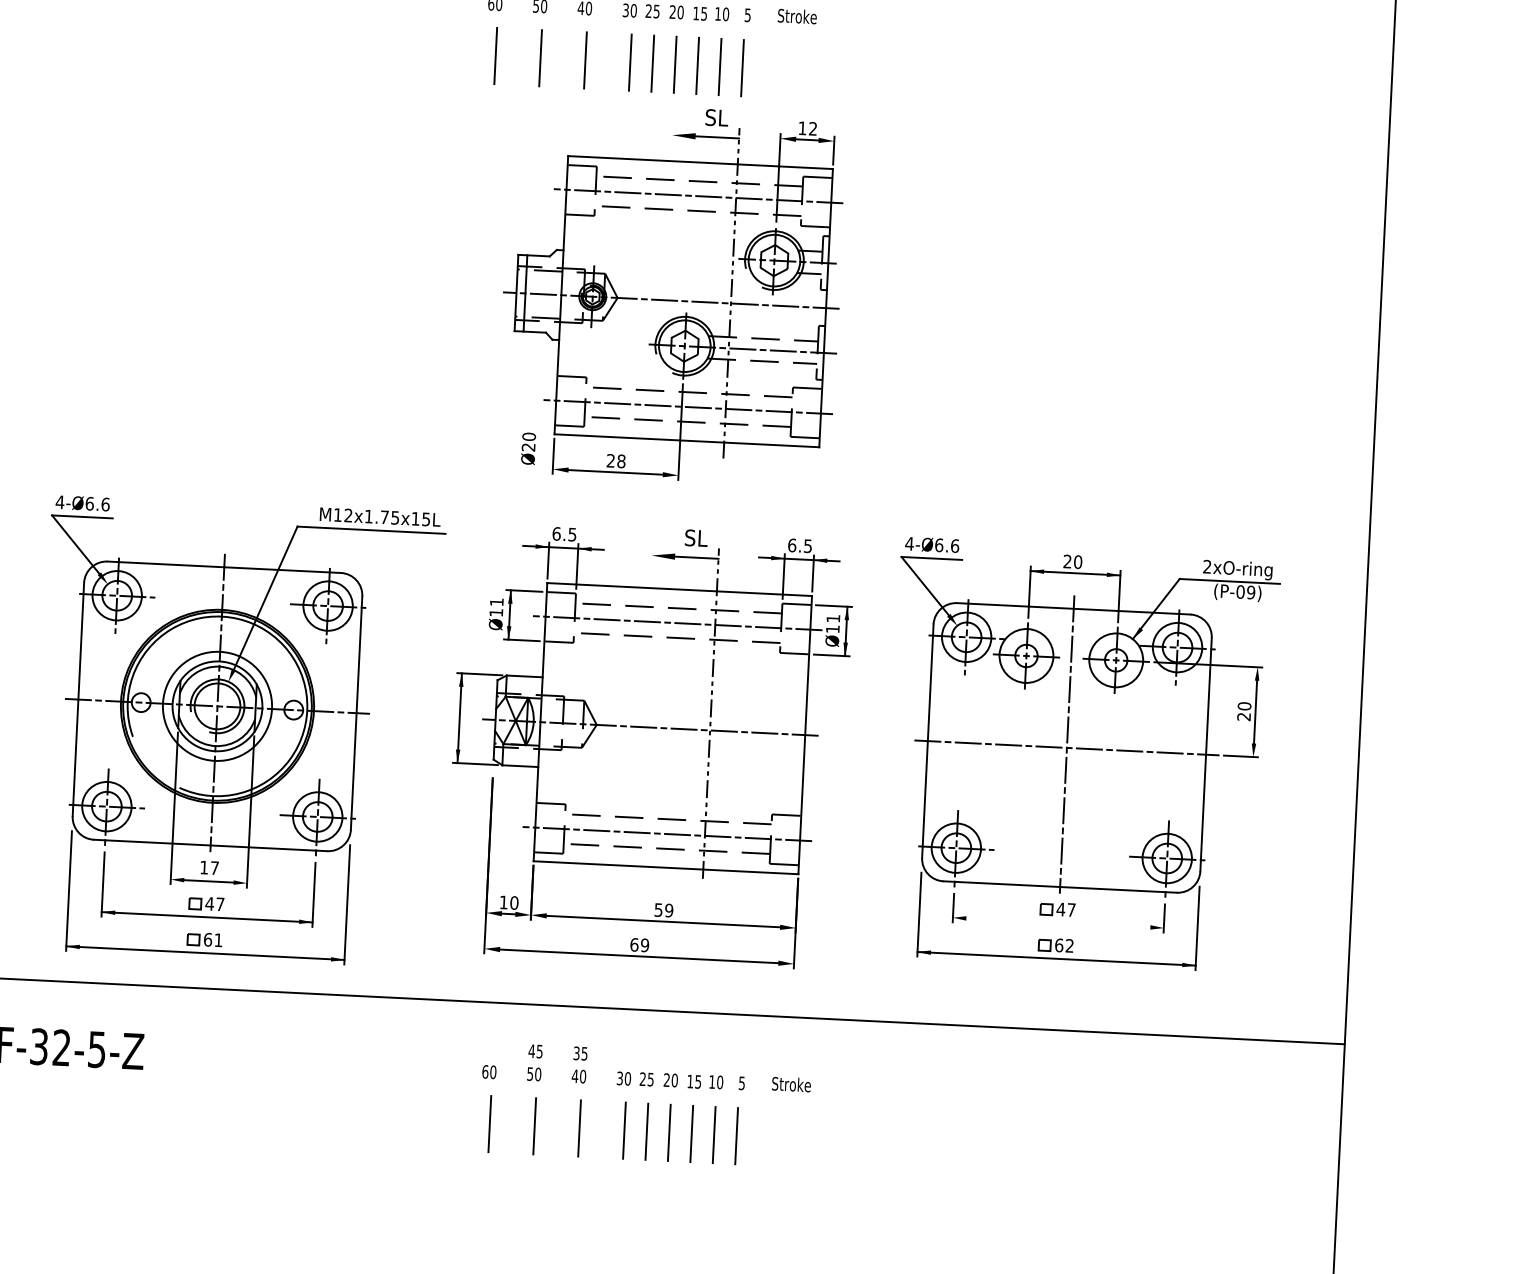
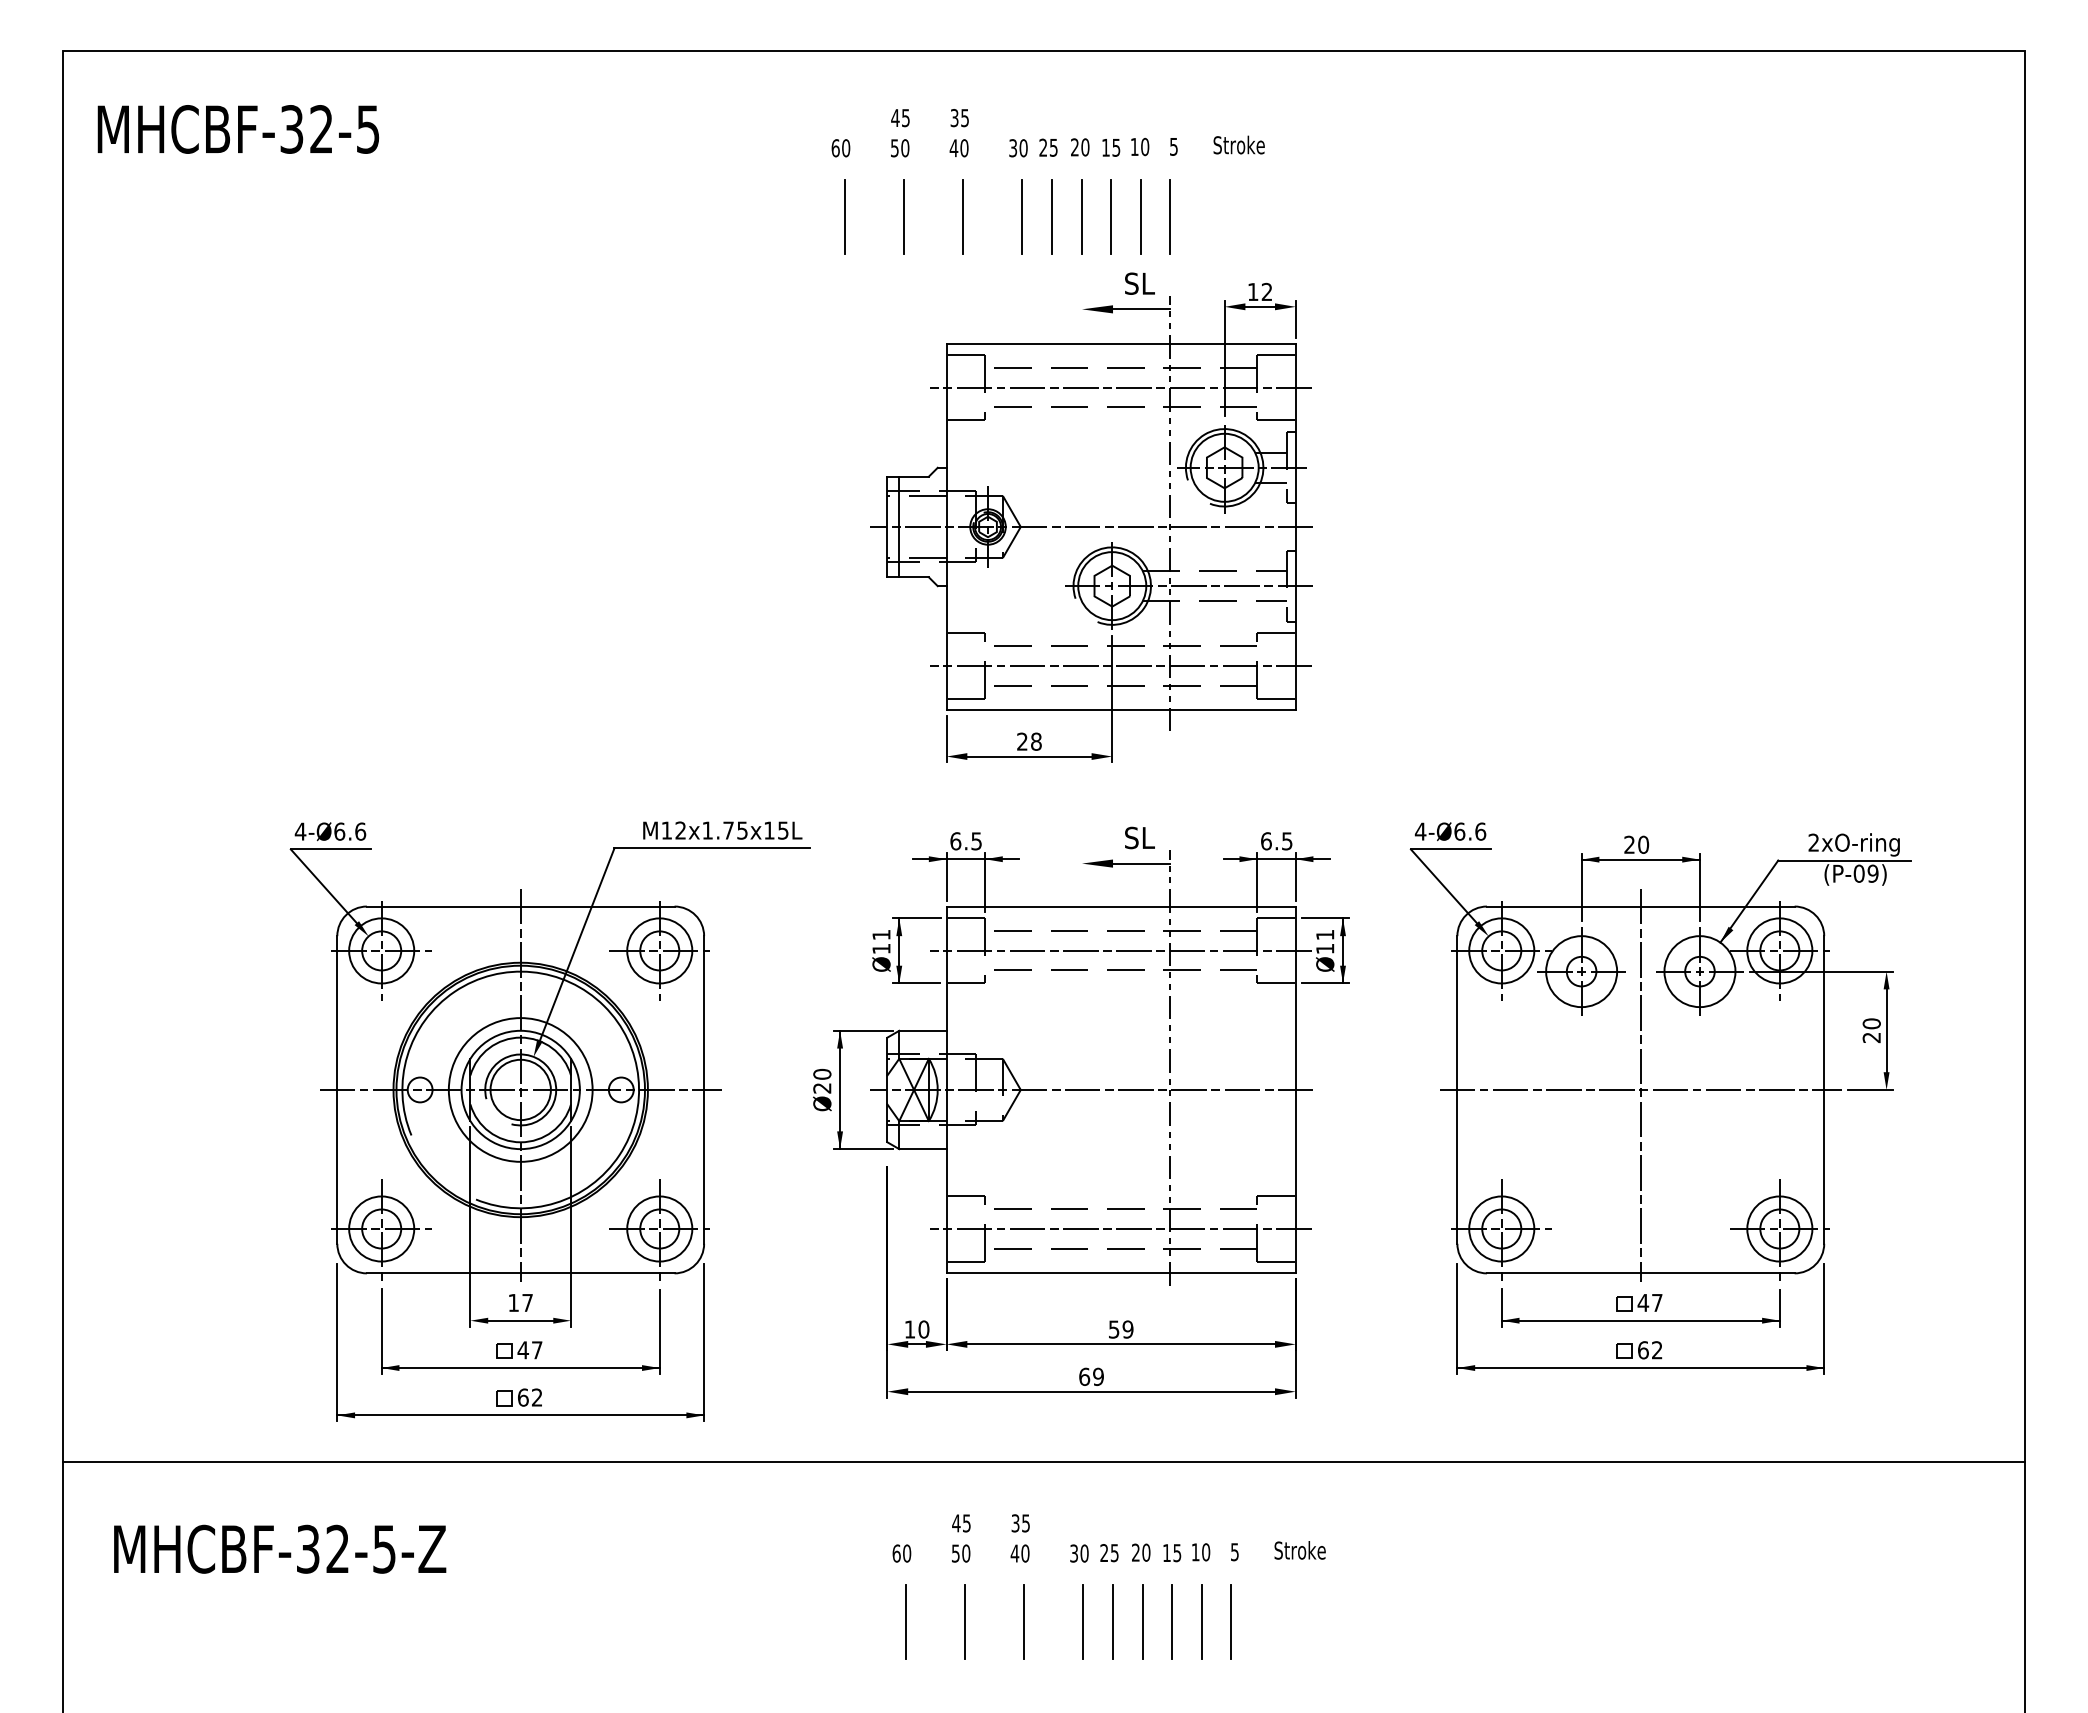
text: (528, 448) -> (822, 1089), moved
line: (1058, 922) -> (1640, 1320), added
text: (218, 940) -> (537, 1397), 61 -> 62

